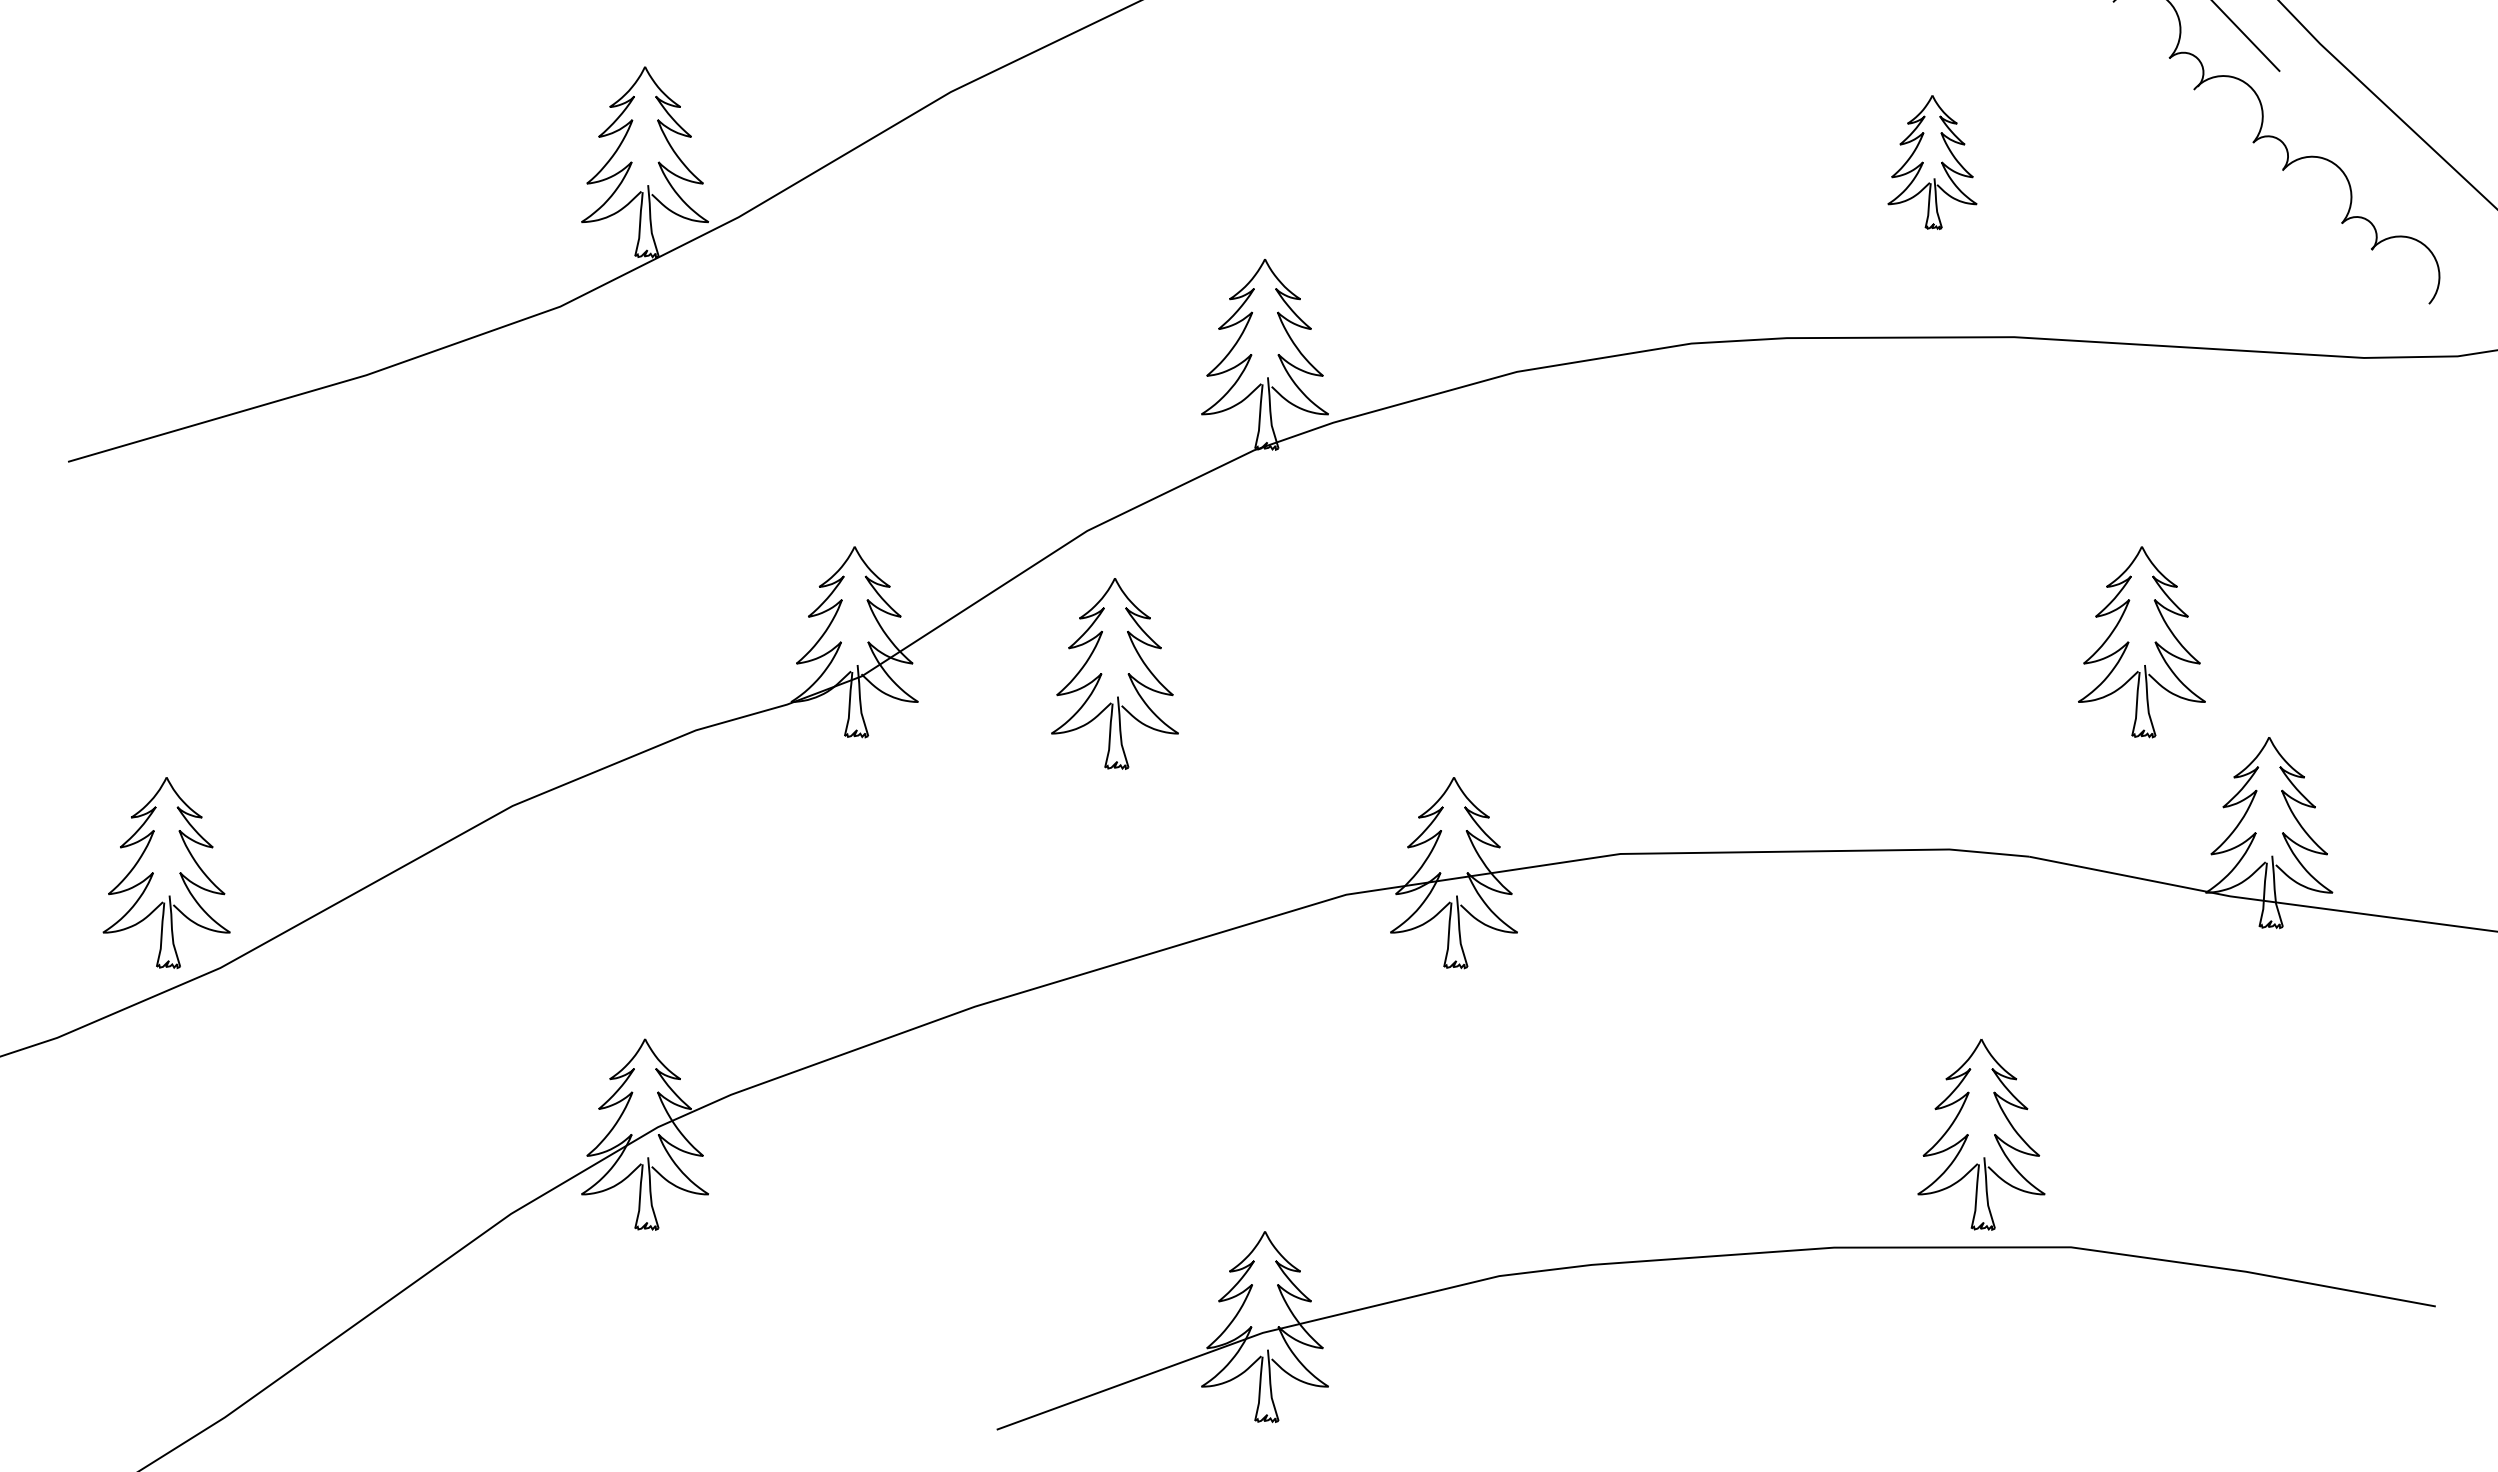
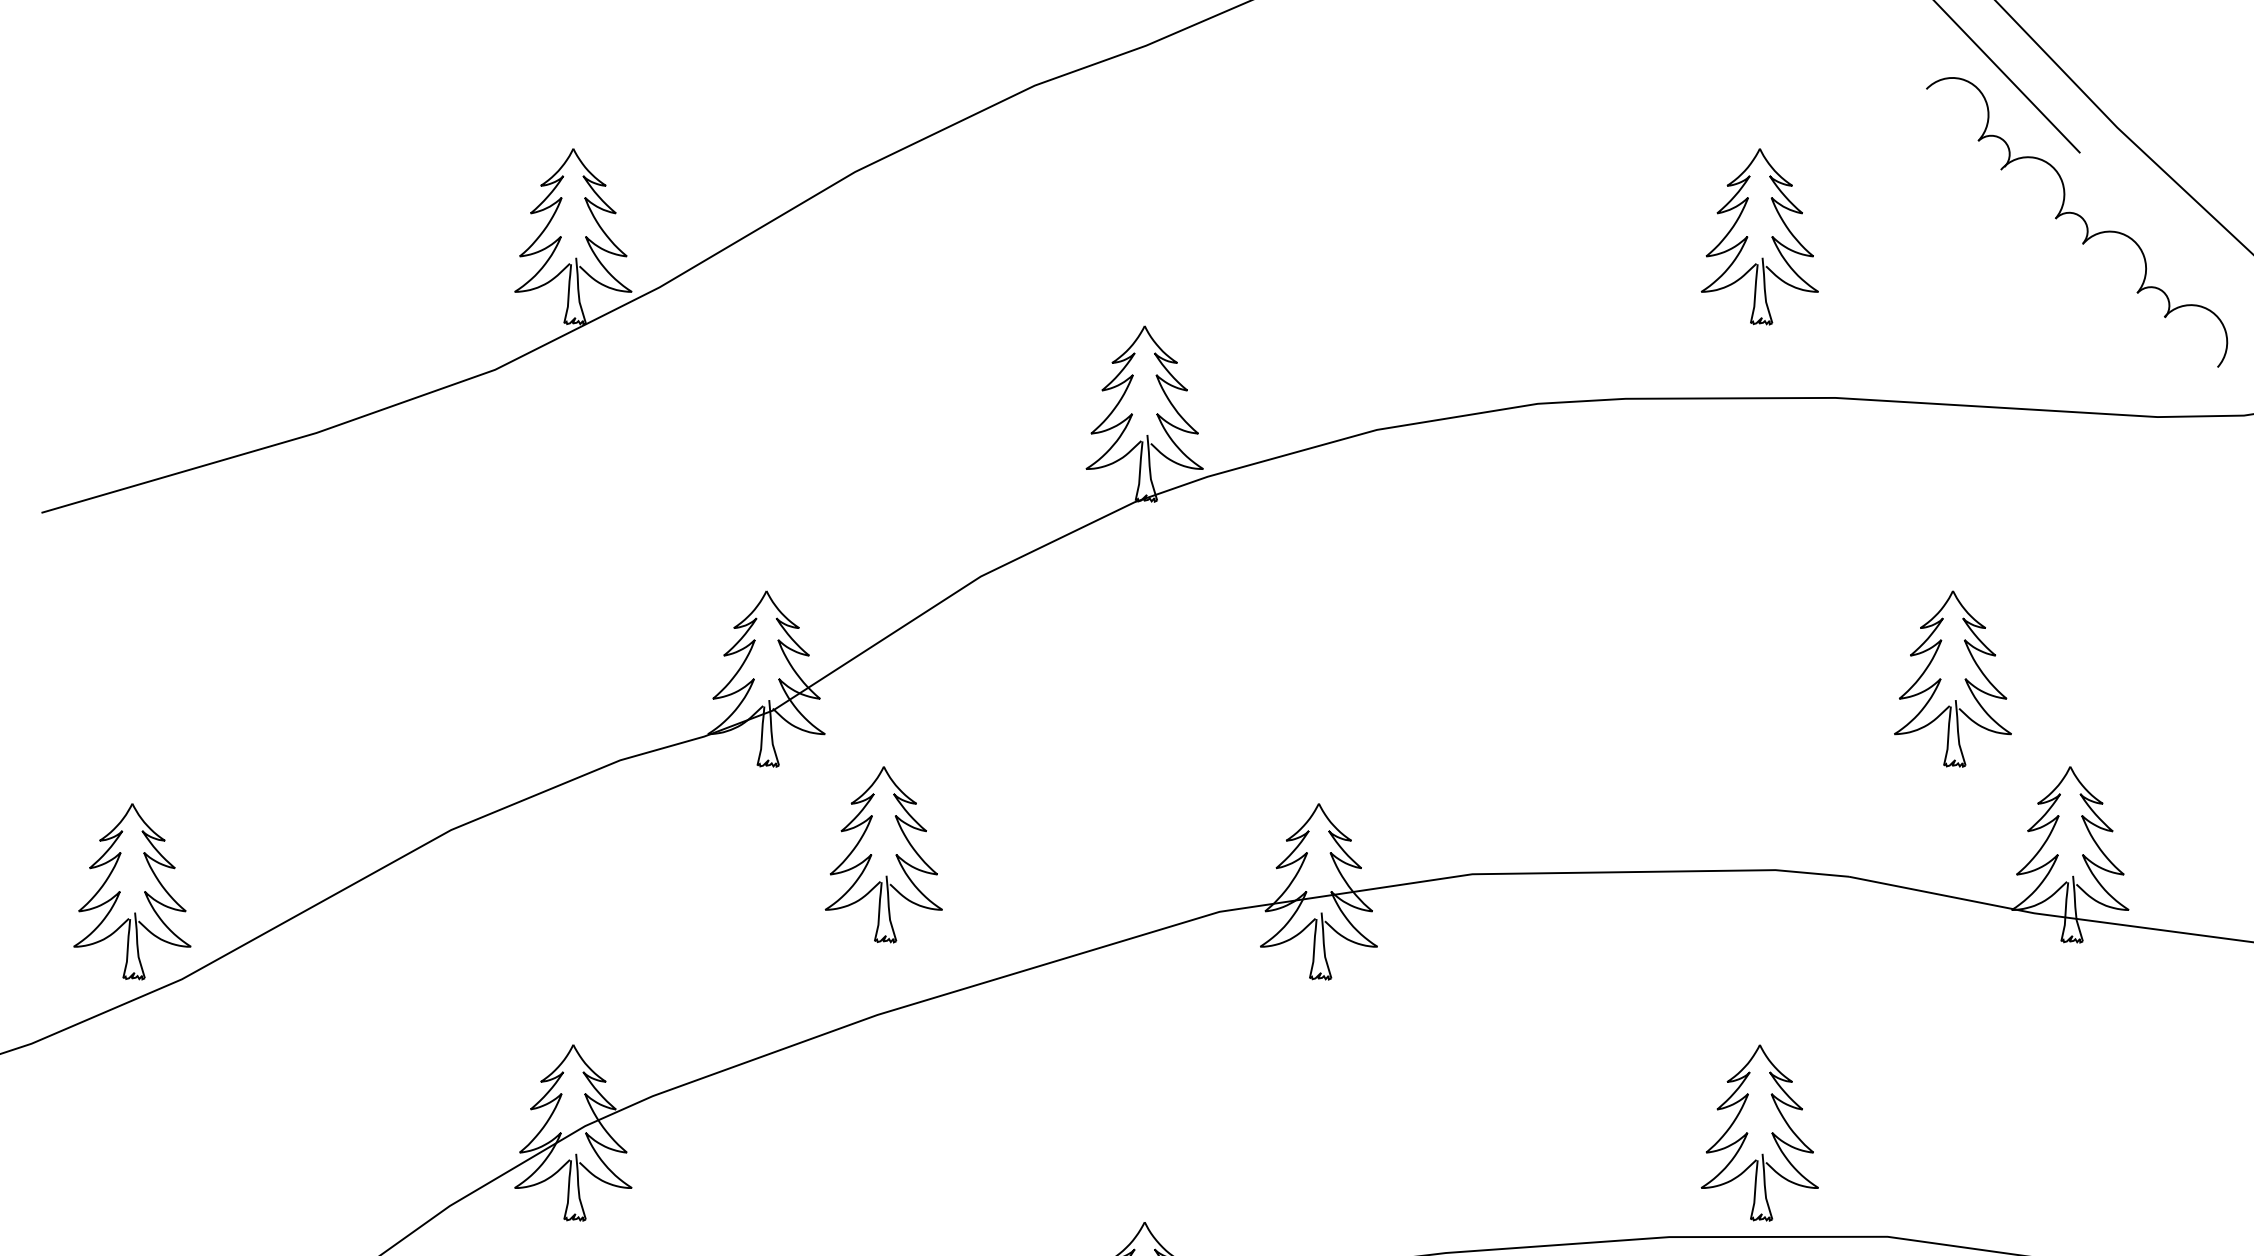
part: (1932, 162) -> (1759, 236), size x1.43
part: (1102, 674) -> (872, 855), moved
part: (1981, 1134) -> (1759, 1132), moved

